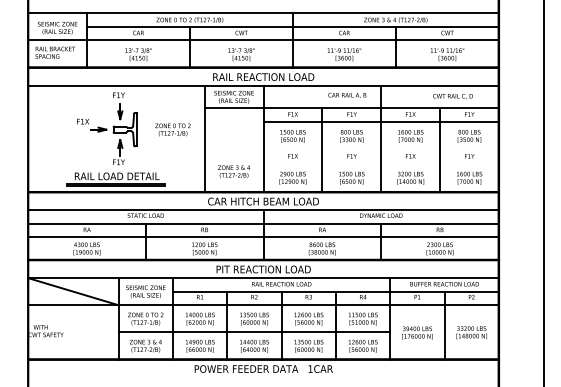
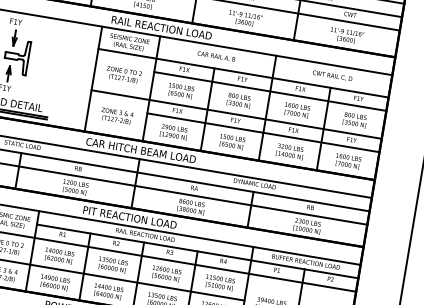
text: (347, 95) -> (216, 56), moved
text: (452, 96) -> (332, 75), moved
text: (172, 129) -> (123, 74), moved
line: (351, 150) -> (236, 114), added
line: (380, 163) -> (262, 132), added

